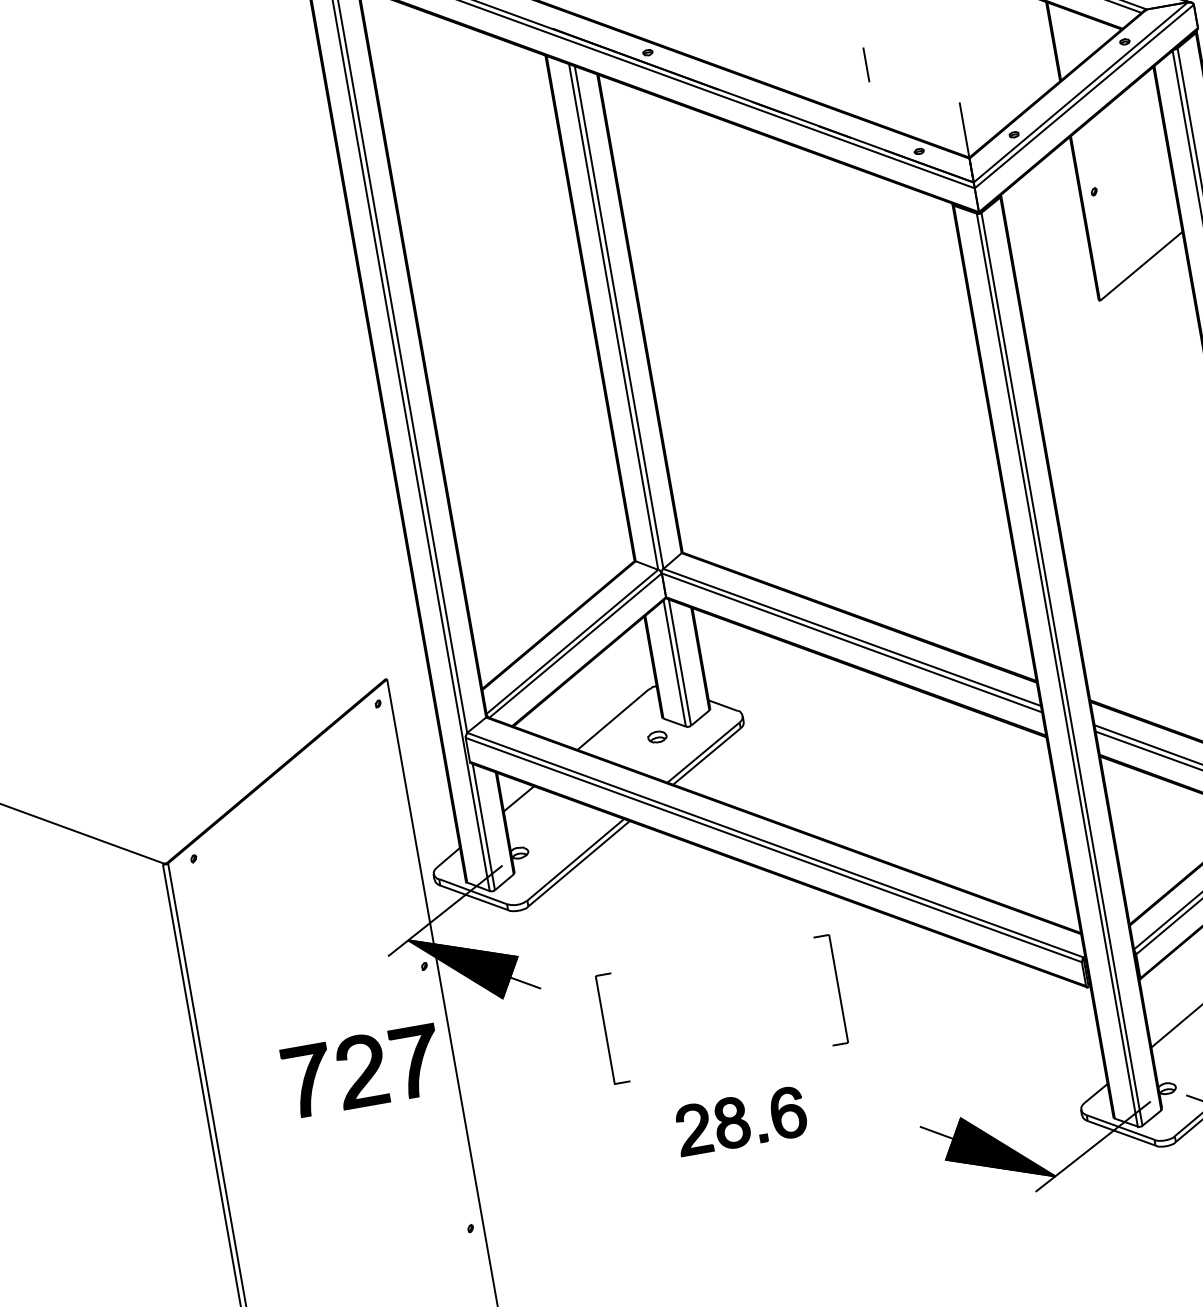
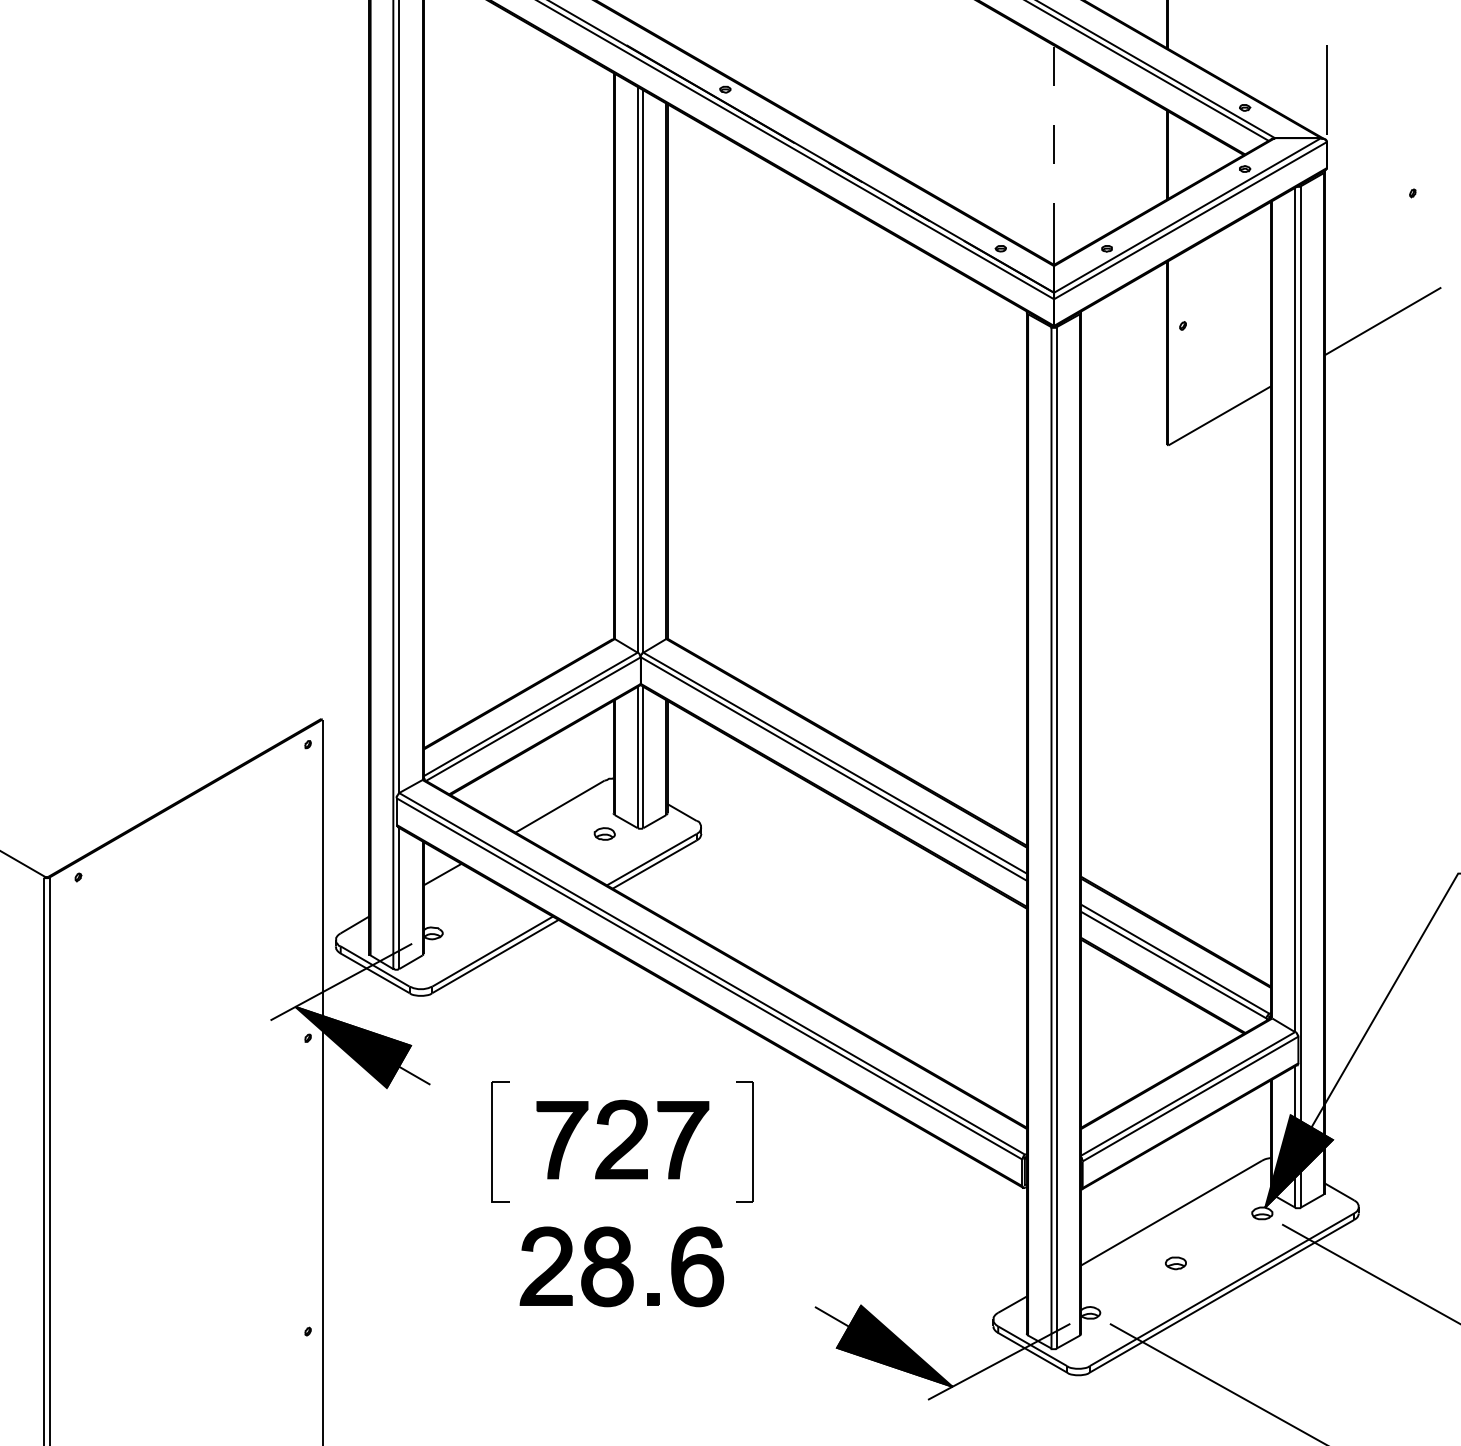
line: (865, 64) -> (1053, 144), moved
part: (362, 1070) -> (622, 1139), moved
part: (740, 1121) -> (621, 1266), size x1.43

